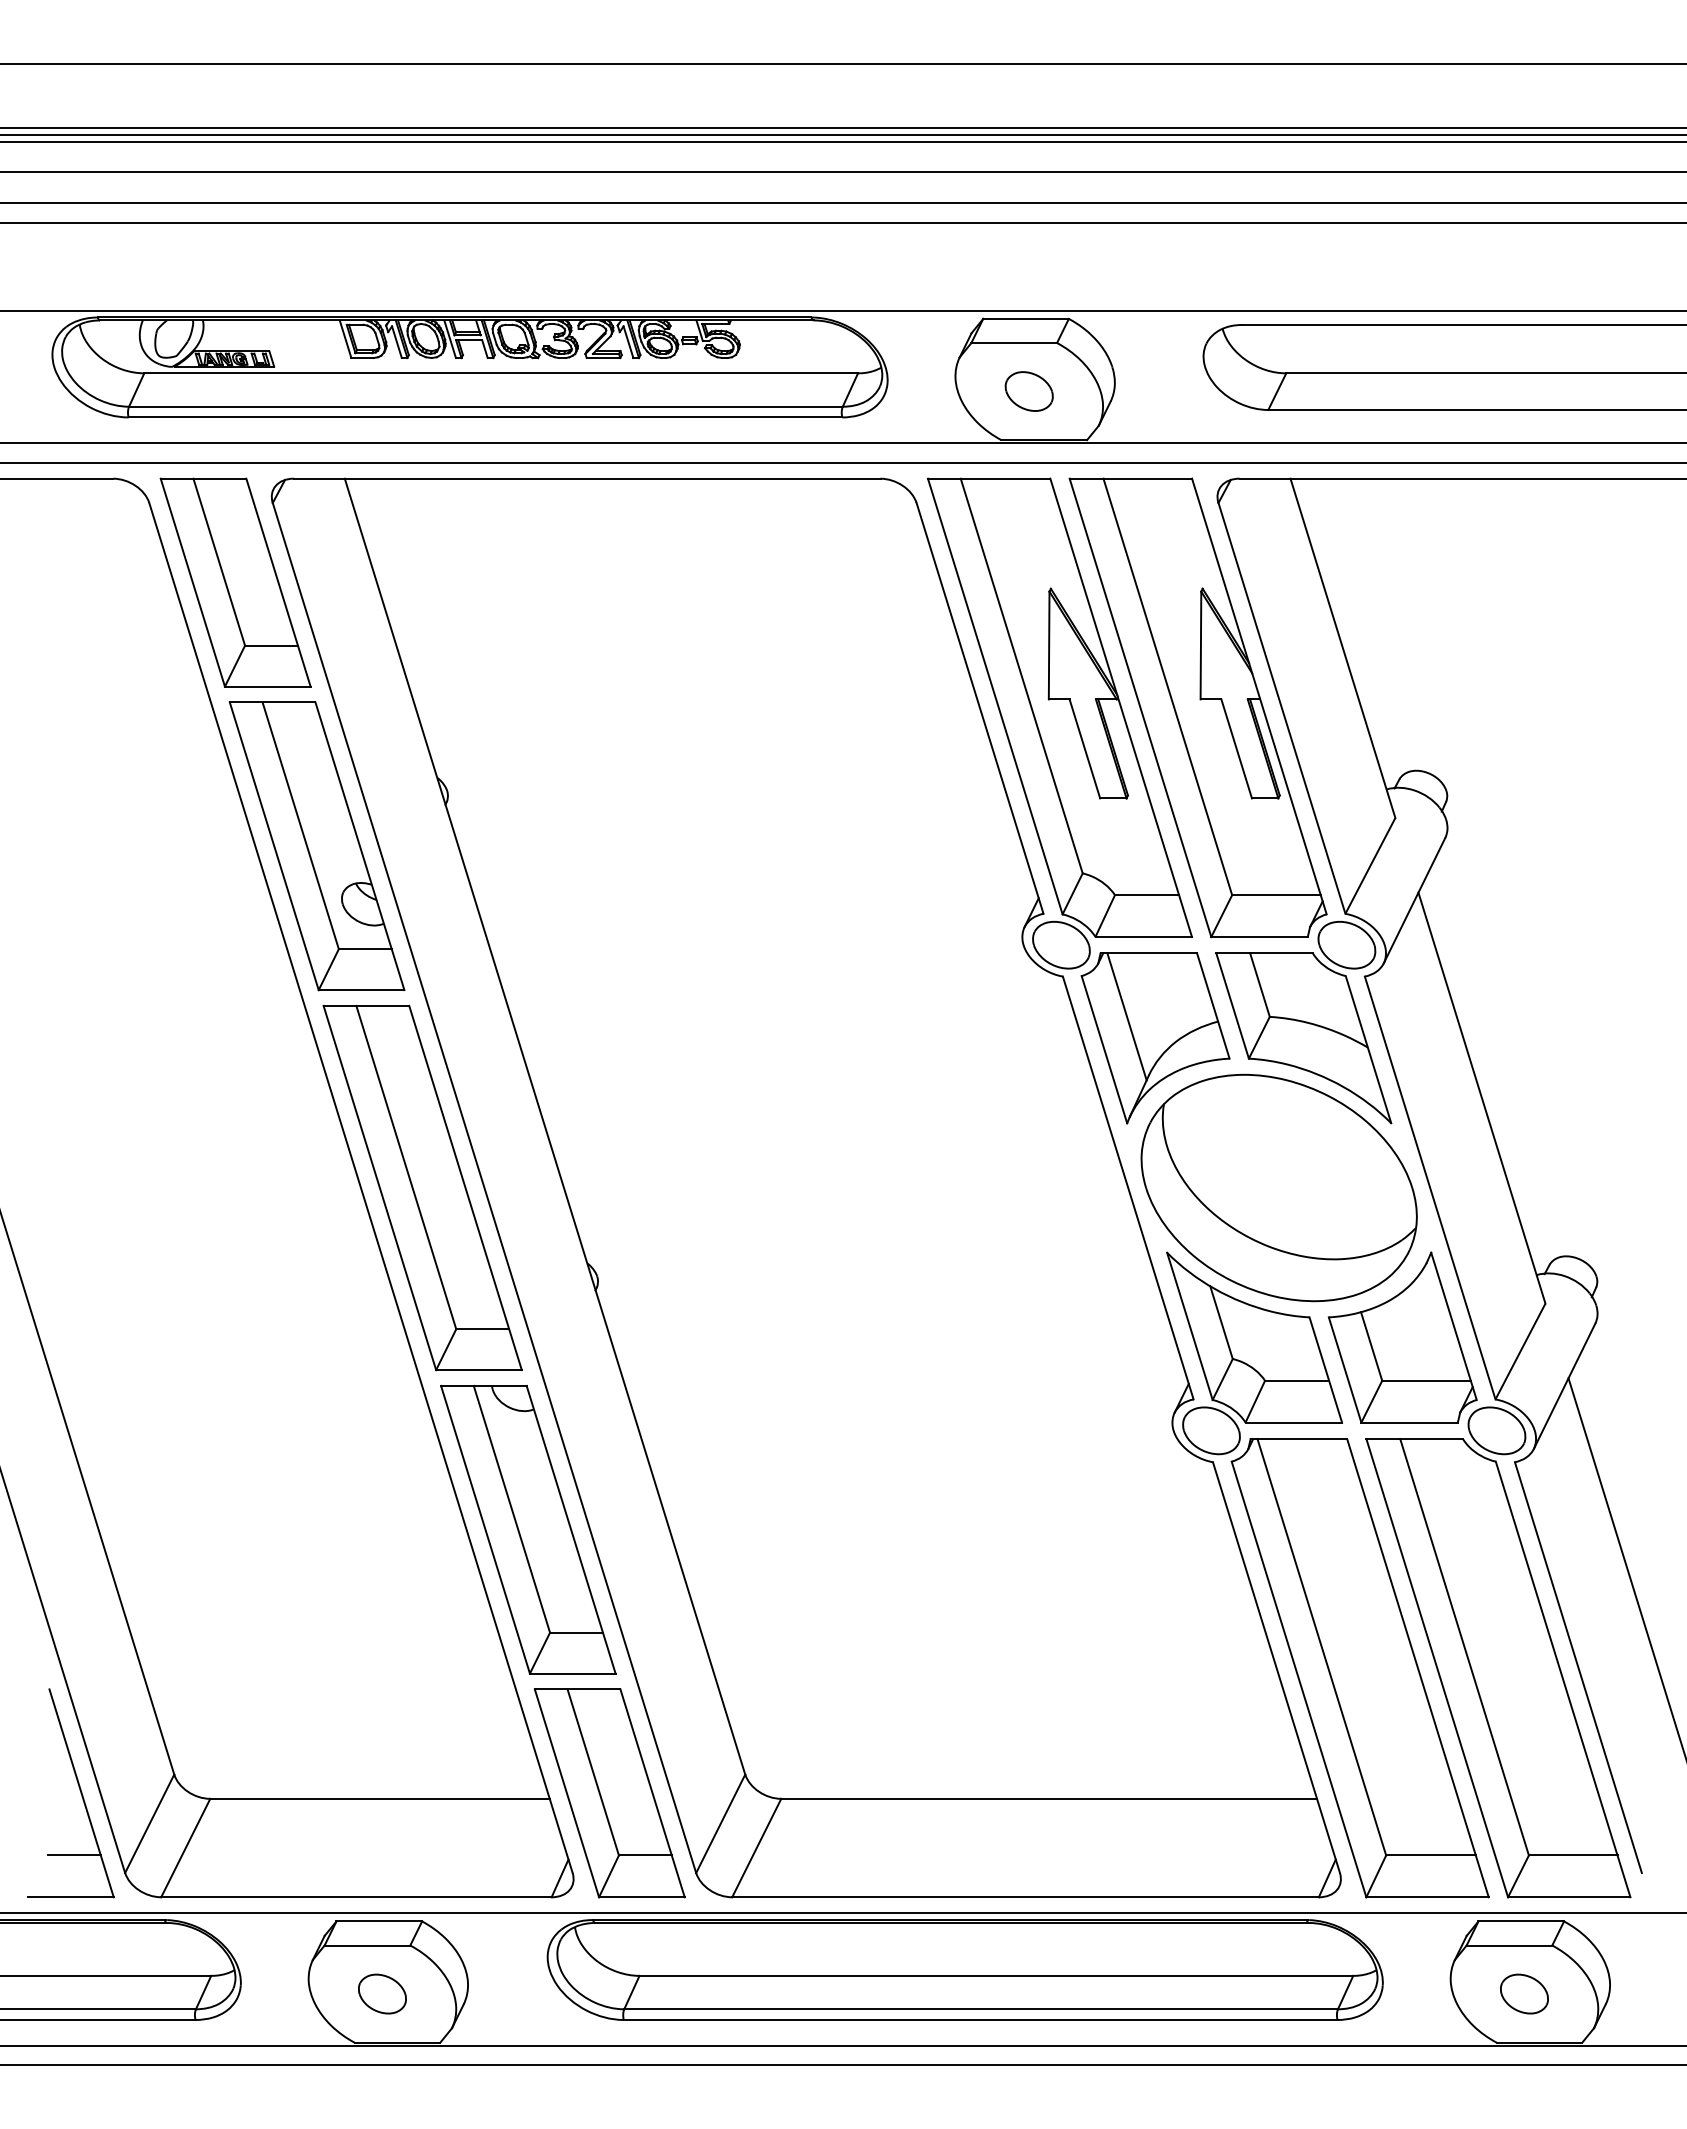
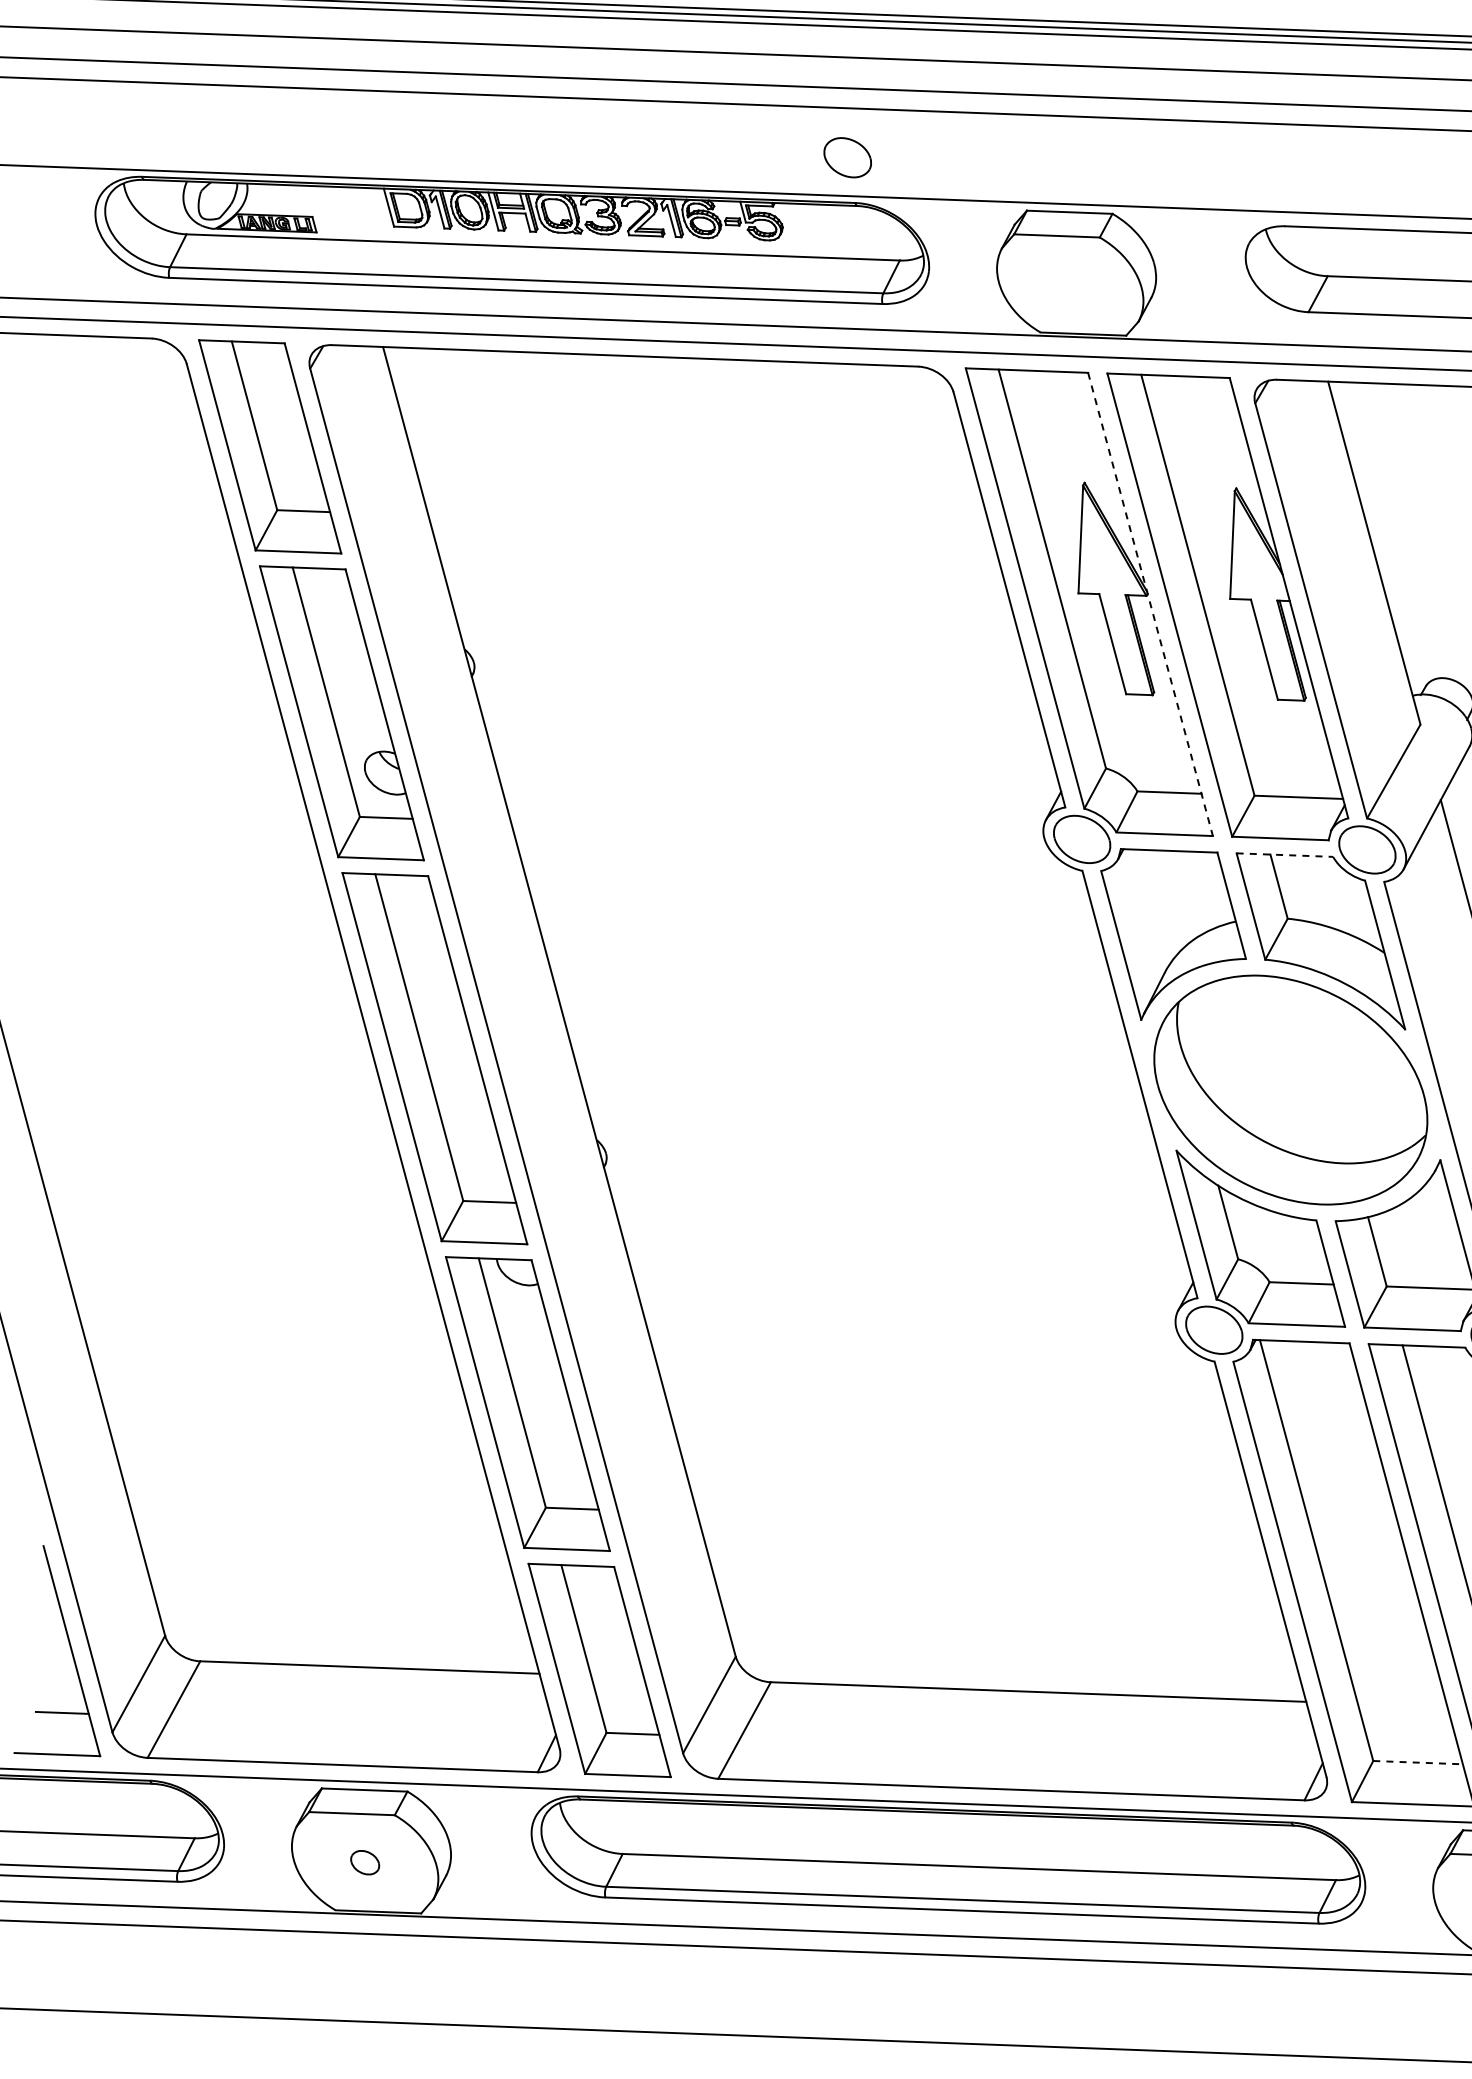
part: (1028, 391) -> (847, 157), moved
line: (1121, 707) -> (1150, 604), solid -> dashed
line: (1265, 953) -> (1285, 855), solid -> dashed
line: (1126, 1016) -> (1144, 913), removed
line: (1430, 1855) -> (1417, 1762), solid -> dashed
part: (382, 1993) -> (365, 1862), size x0.6

